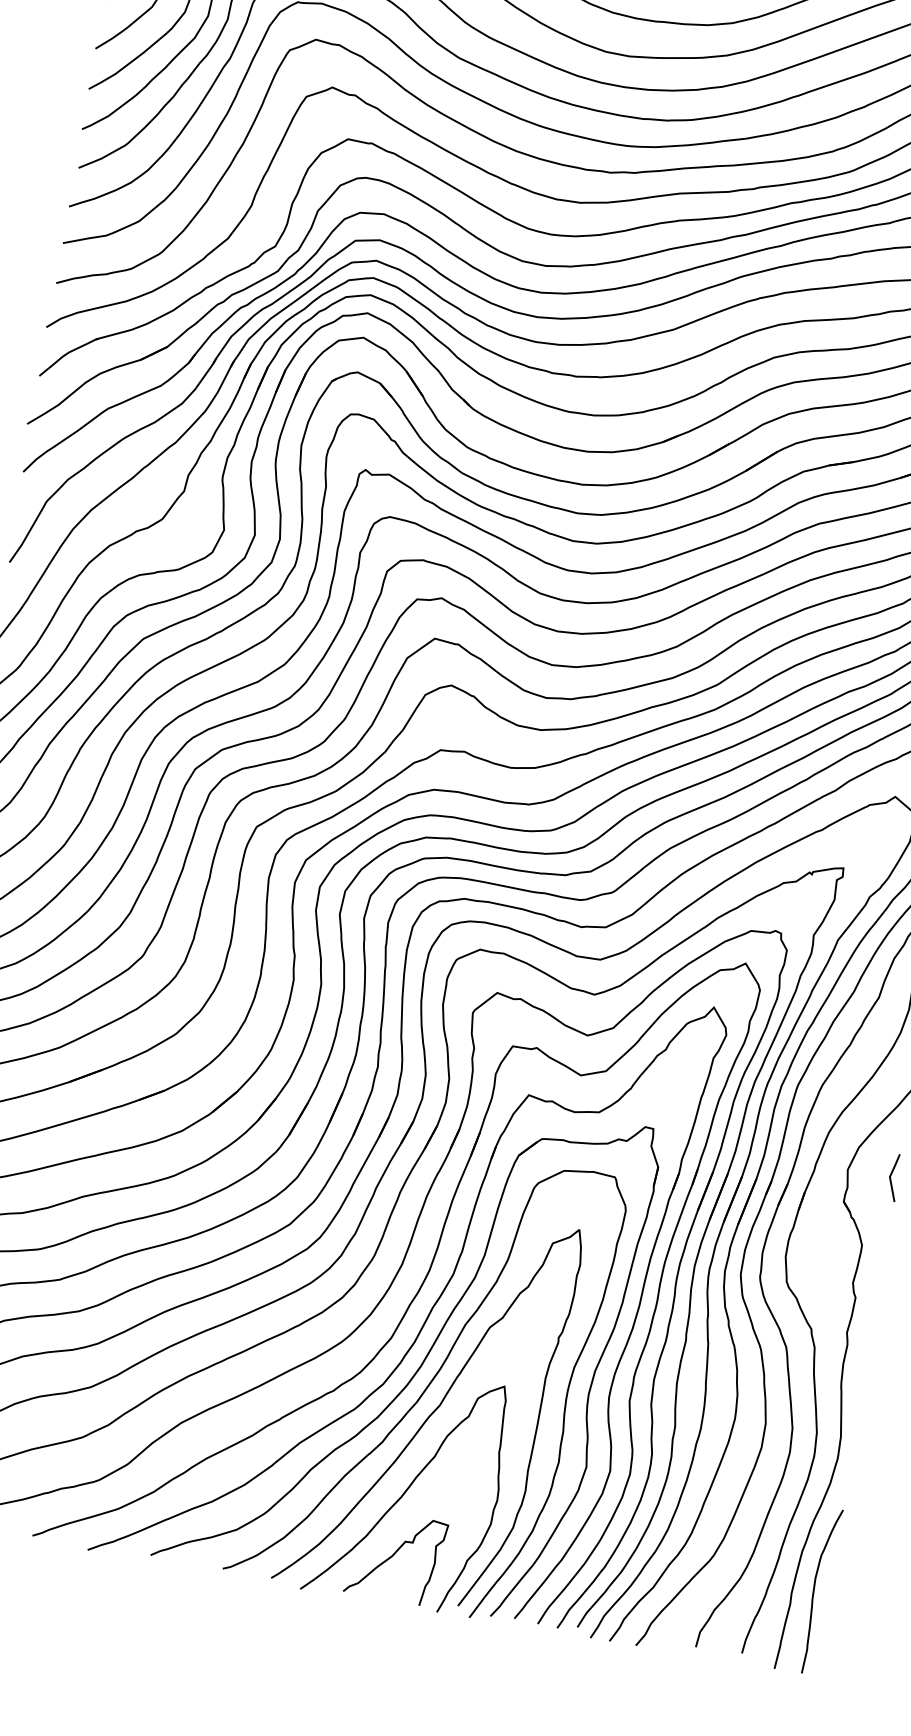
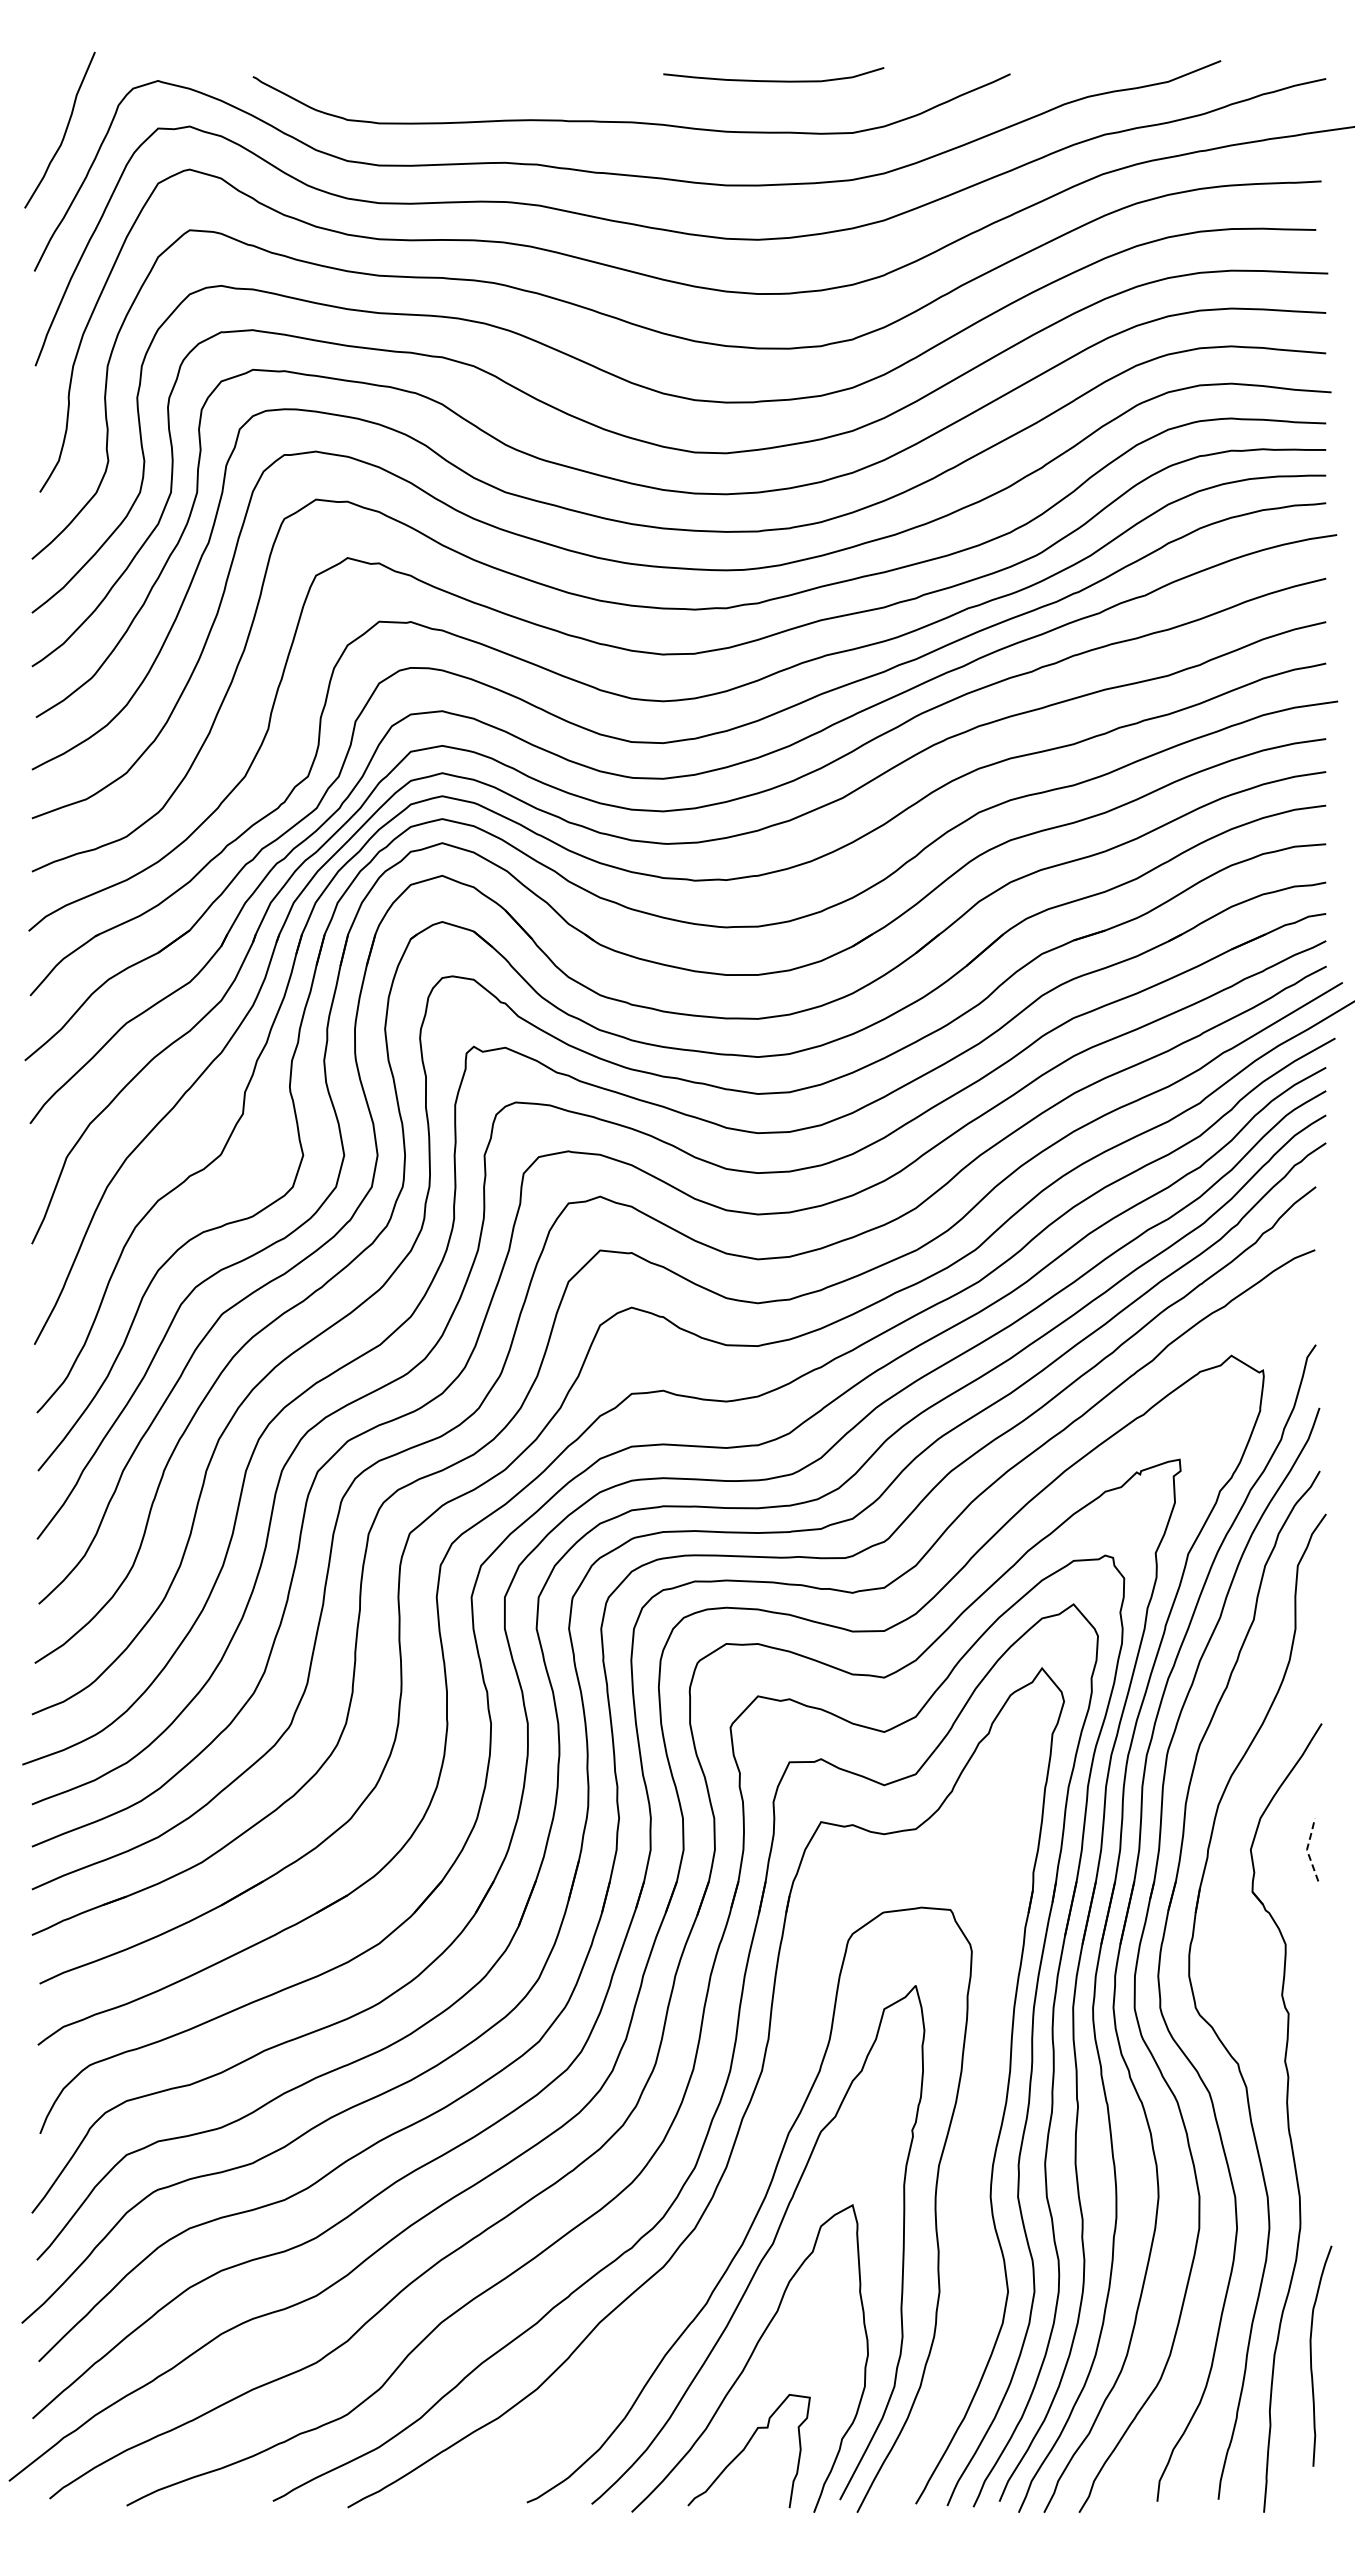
line: (889, 1176) -> (1306, 1849), solid -> dashed
part: (426, 1355) -> (744, 2181), removed
curve: (814, 1589) -> (1311, 2355), moved

